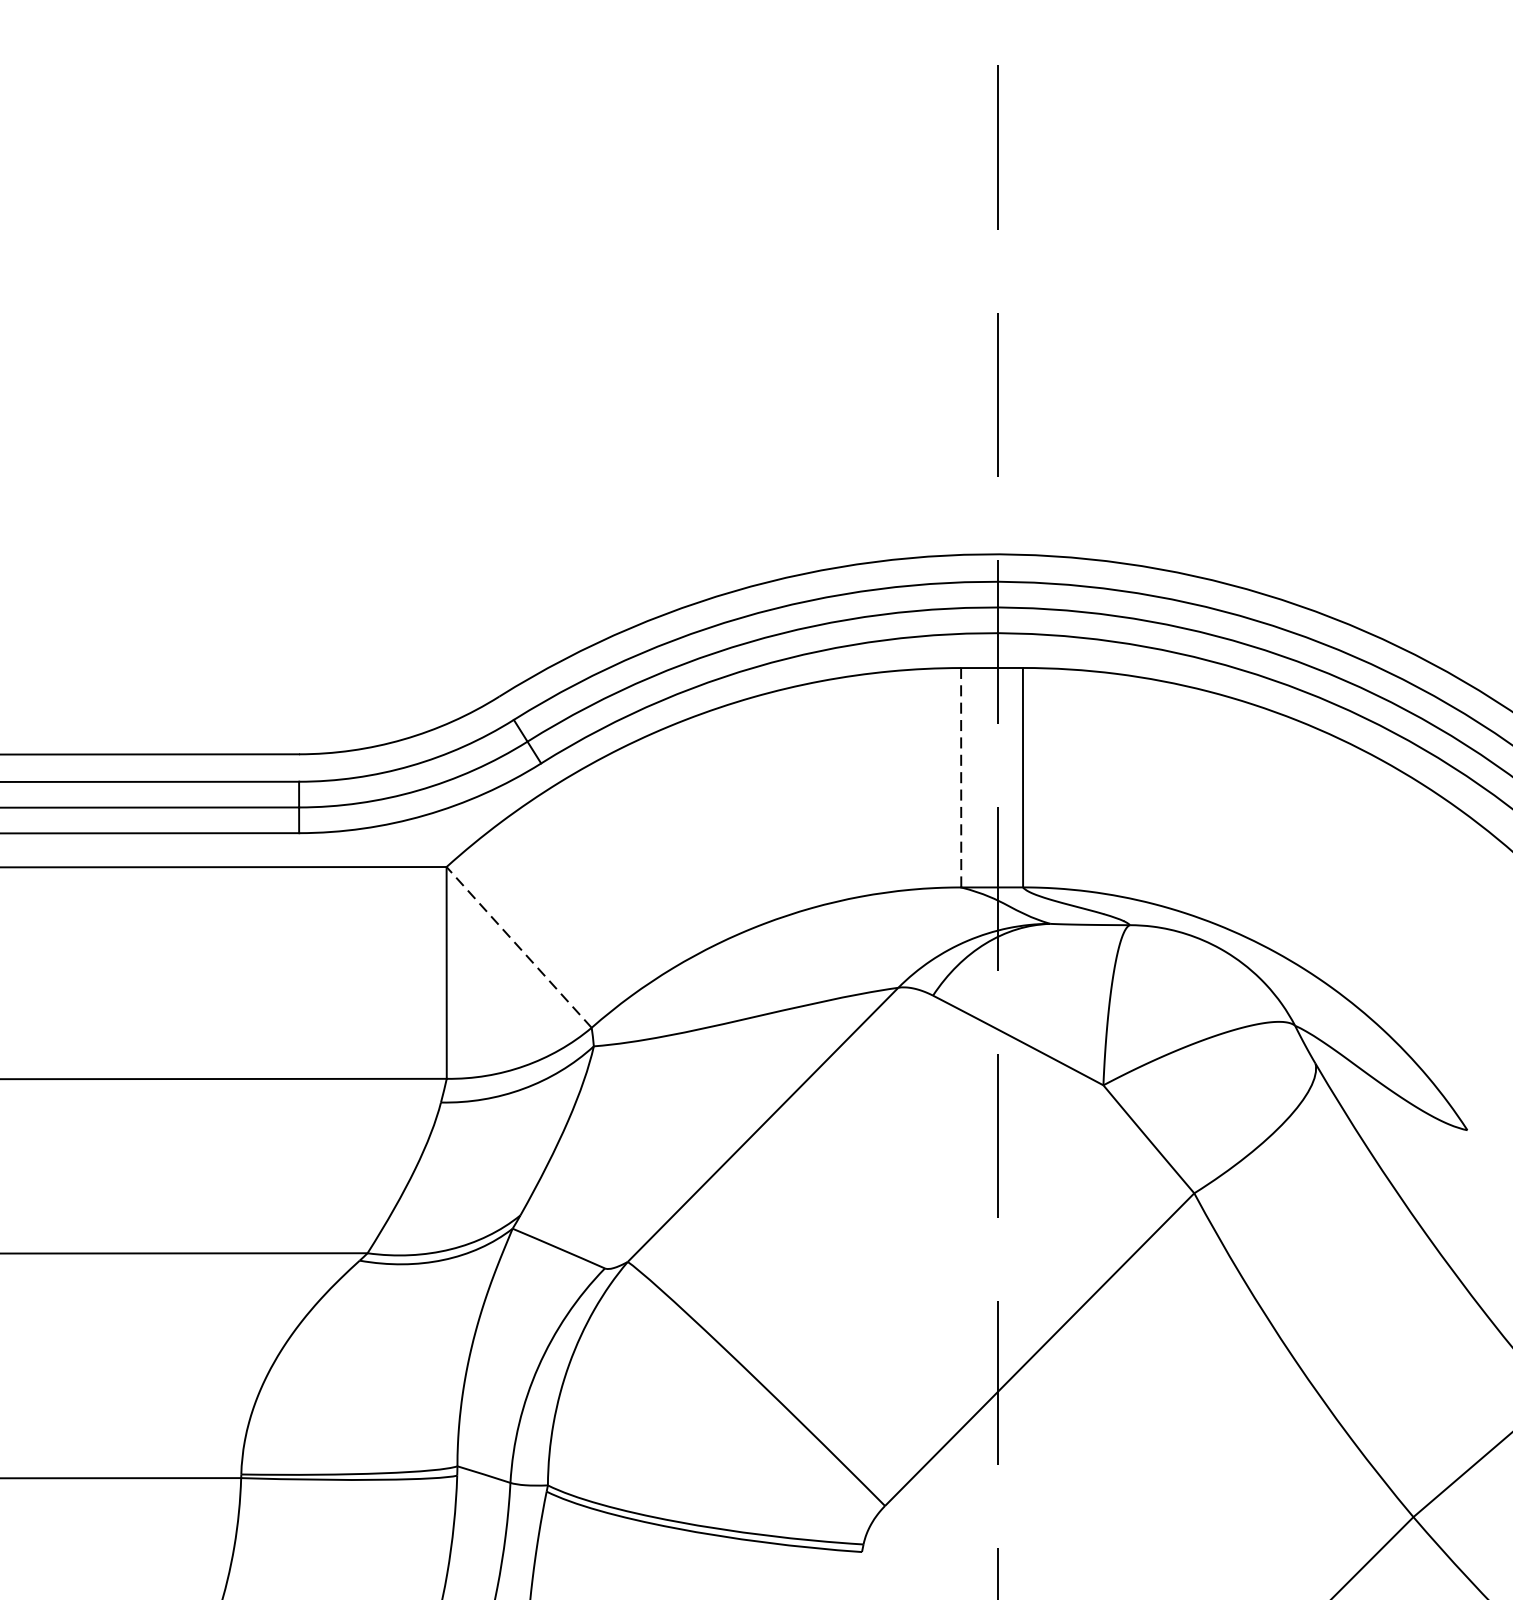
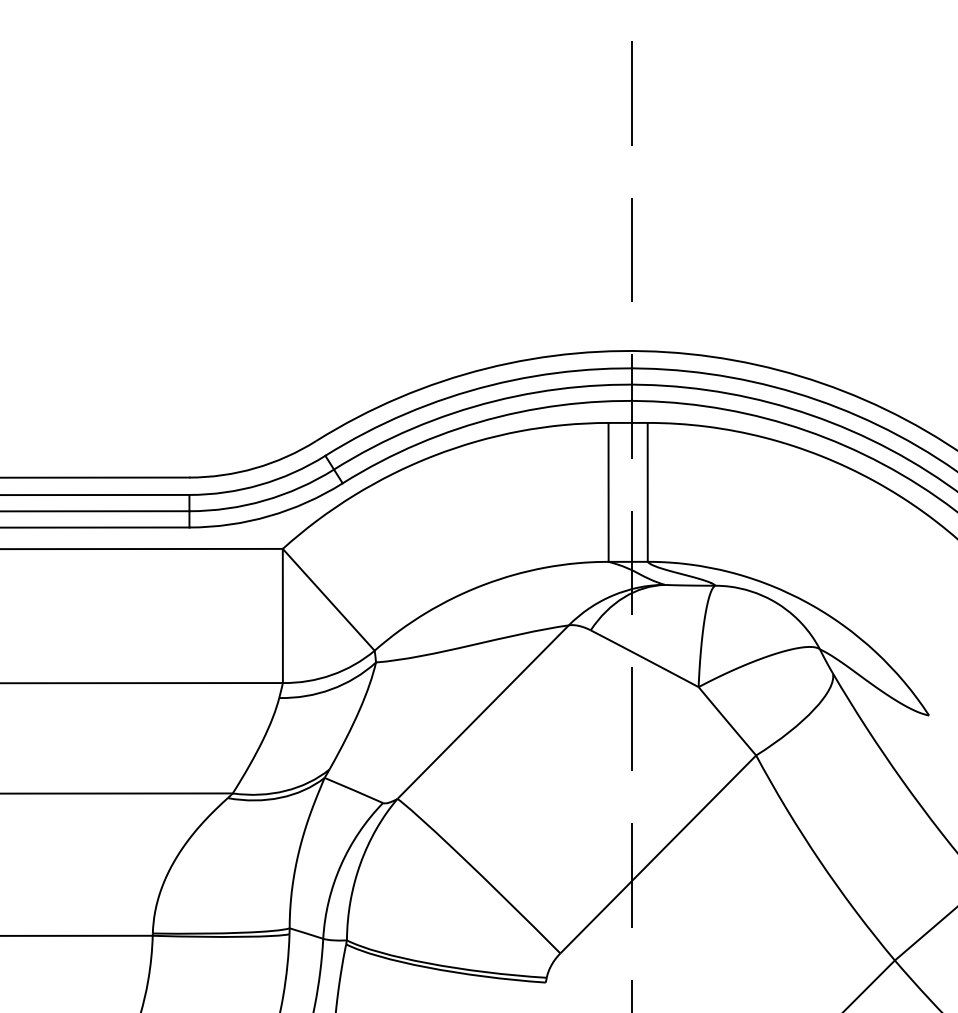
line: (961, 776) -> (608, 491), dashed -> solid
line: (518, 946) -> (328, 599), dashed -> solid

